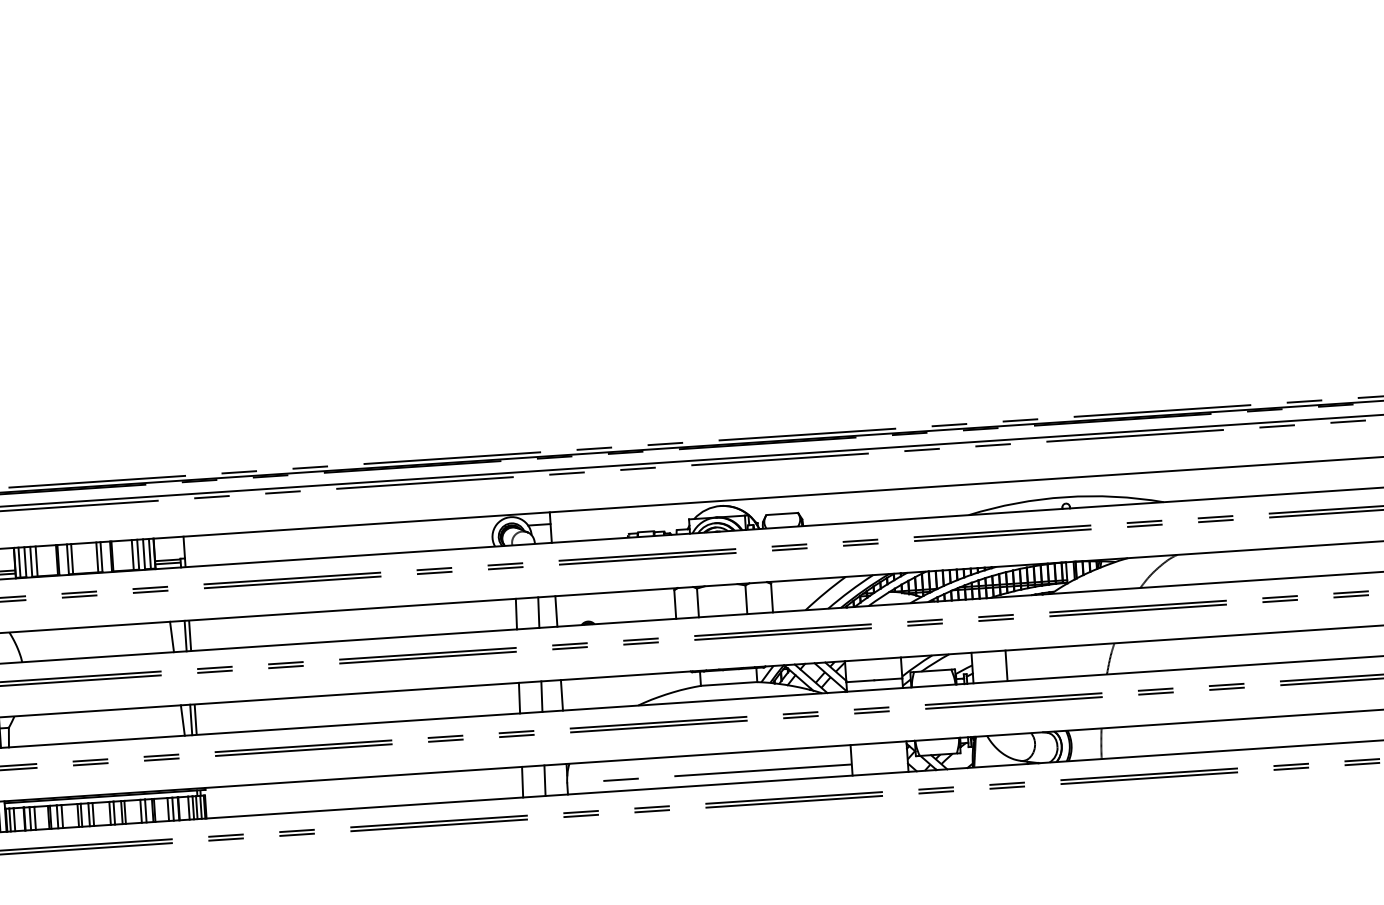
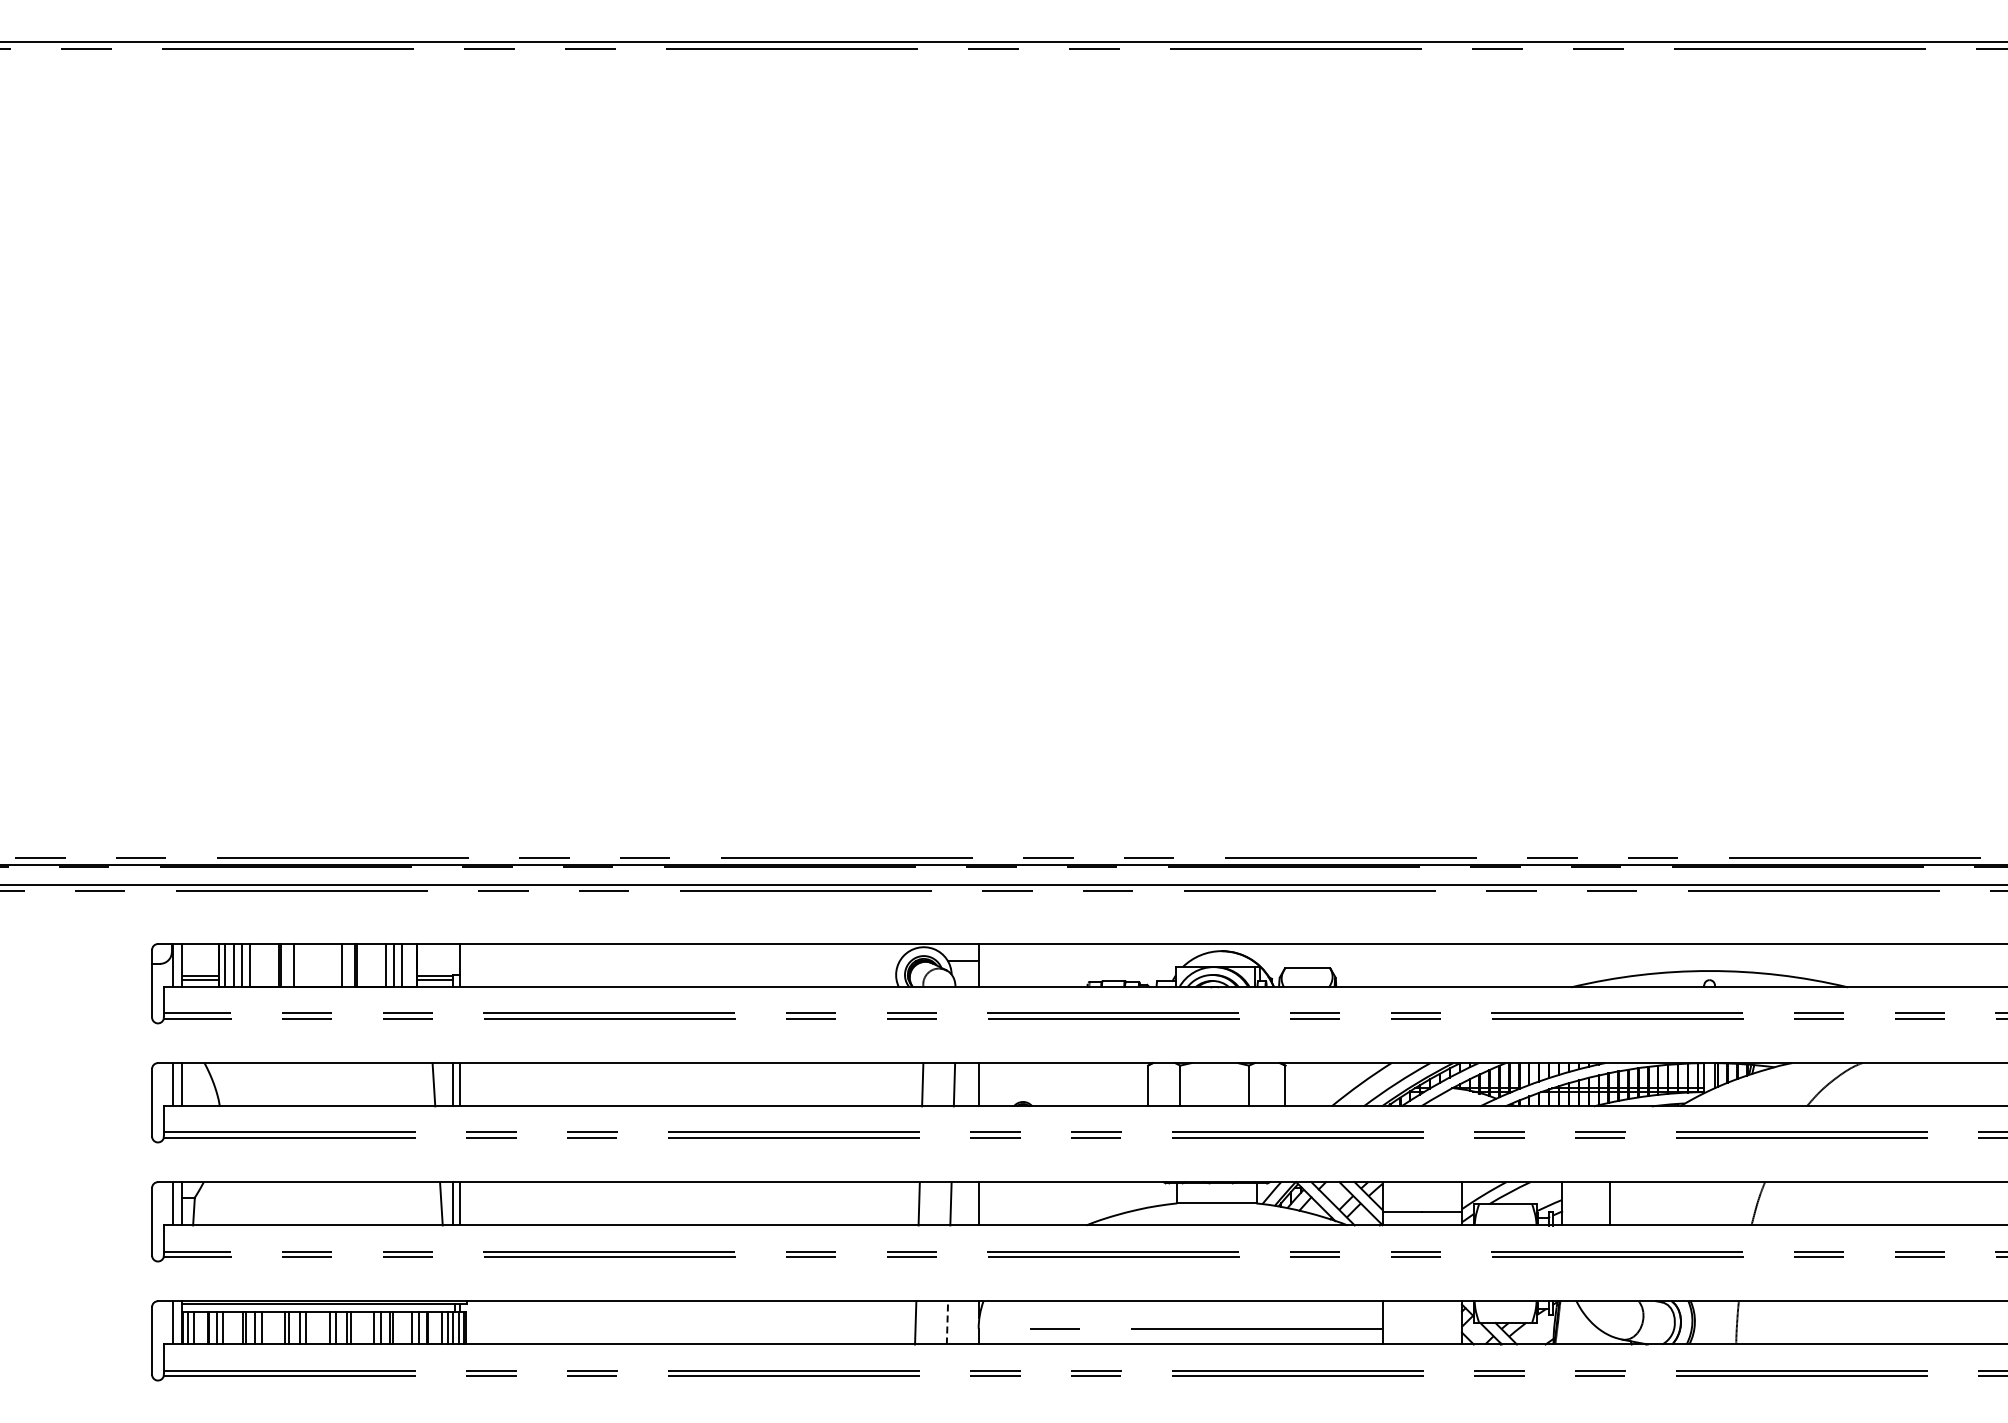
line: (149, 554) -> (410, 965), removed
line: (97, 557) -> (335, 965), removed
line: (72, 559) -> (300, 965), removed
line: (545, 780) -> (947, 1322), solid -> dashed

